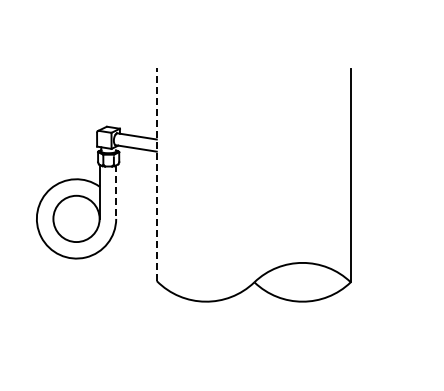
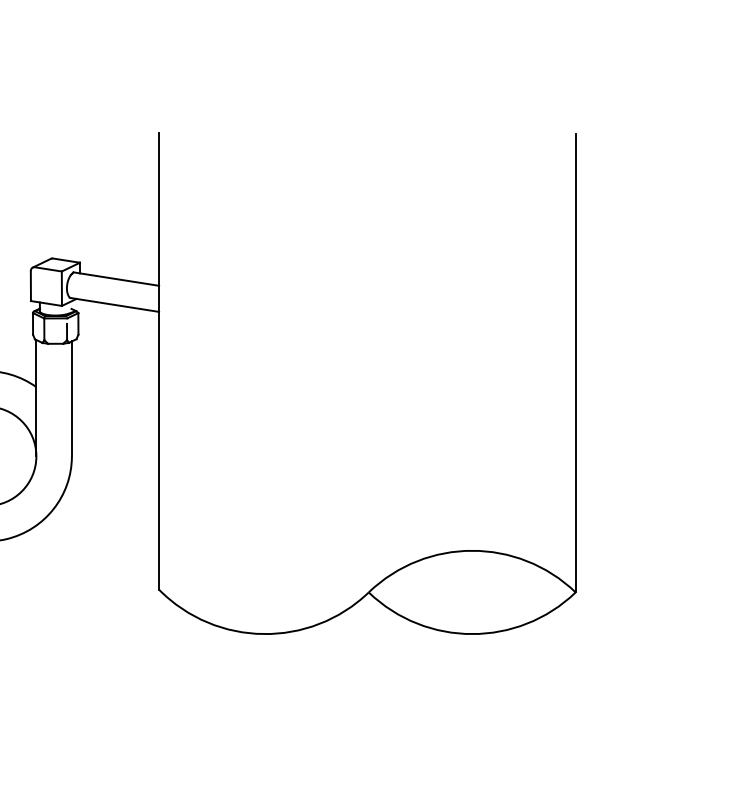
line: (156, 174) -> (158, 360), dashed -> solid
line: (116, 192) -> (72, 399), dashed -> solid

